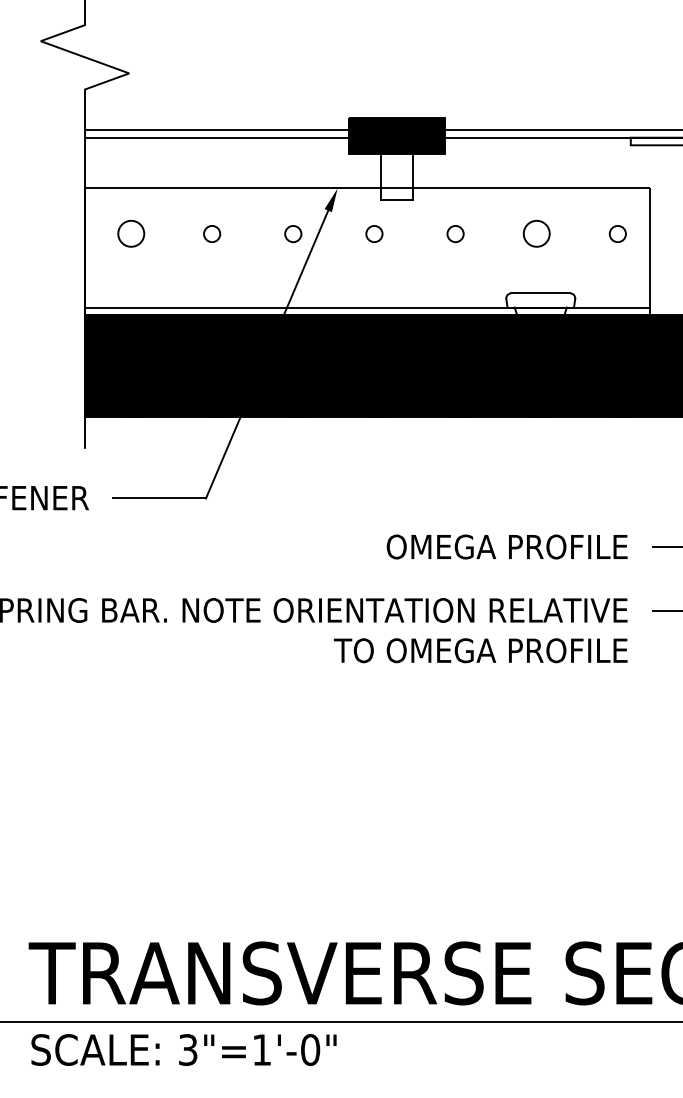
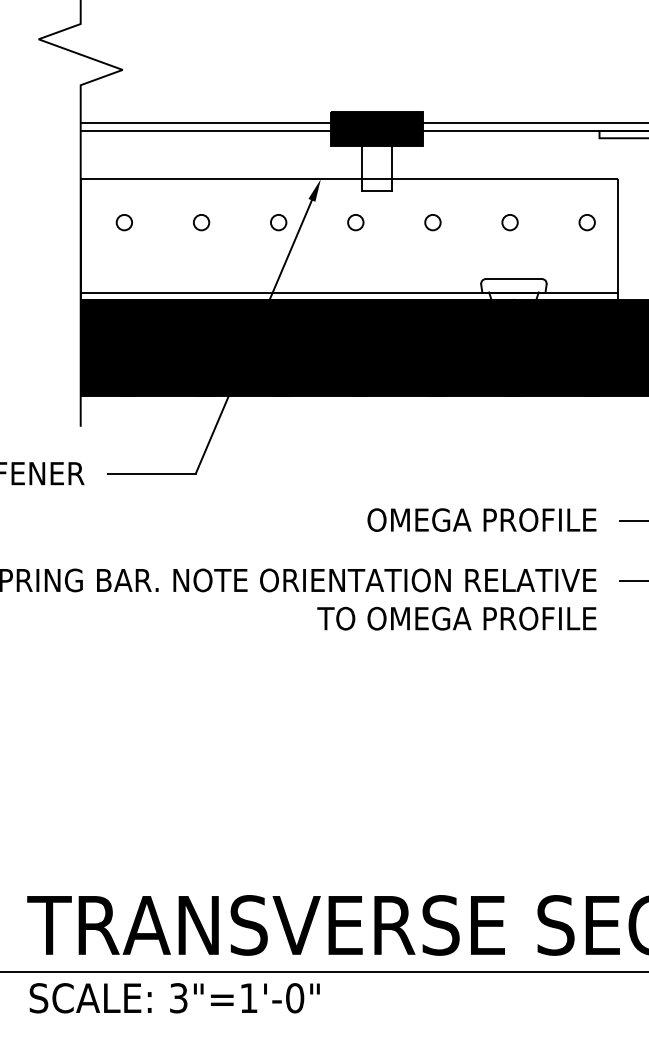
circle: (130, 233) -> (123, 222), size x0.62
circle: (536, 233) -> (509, 222), size x0.62

